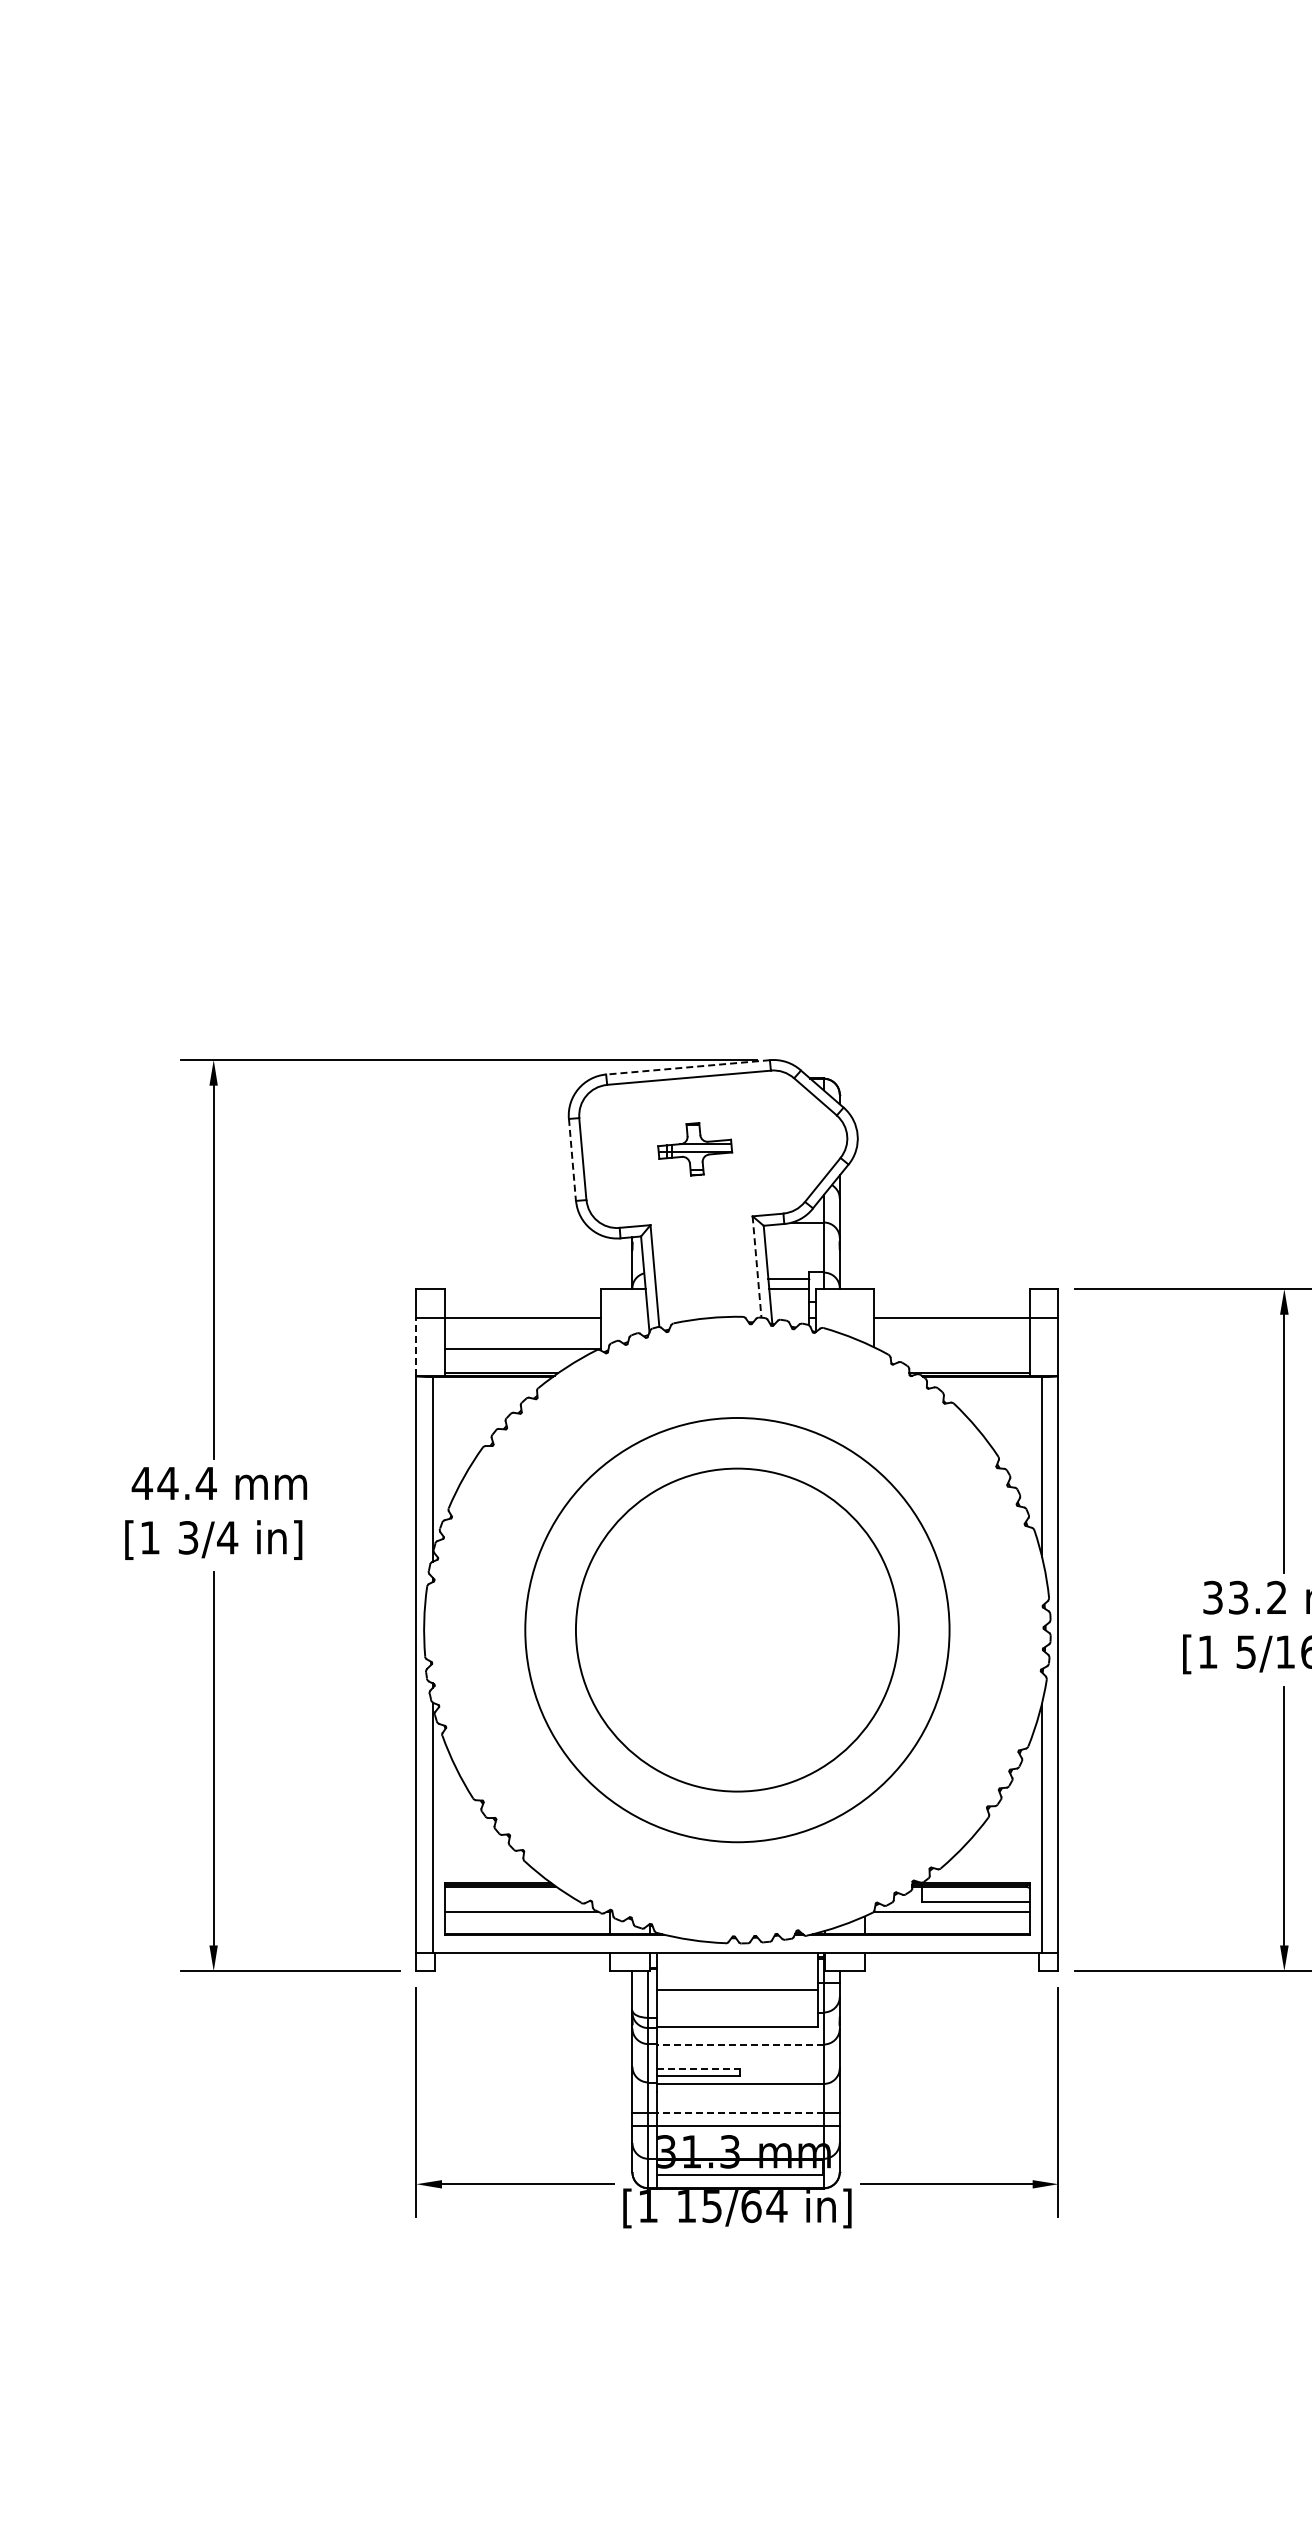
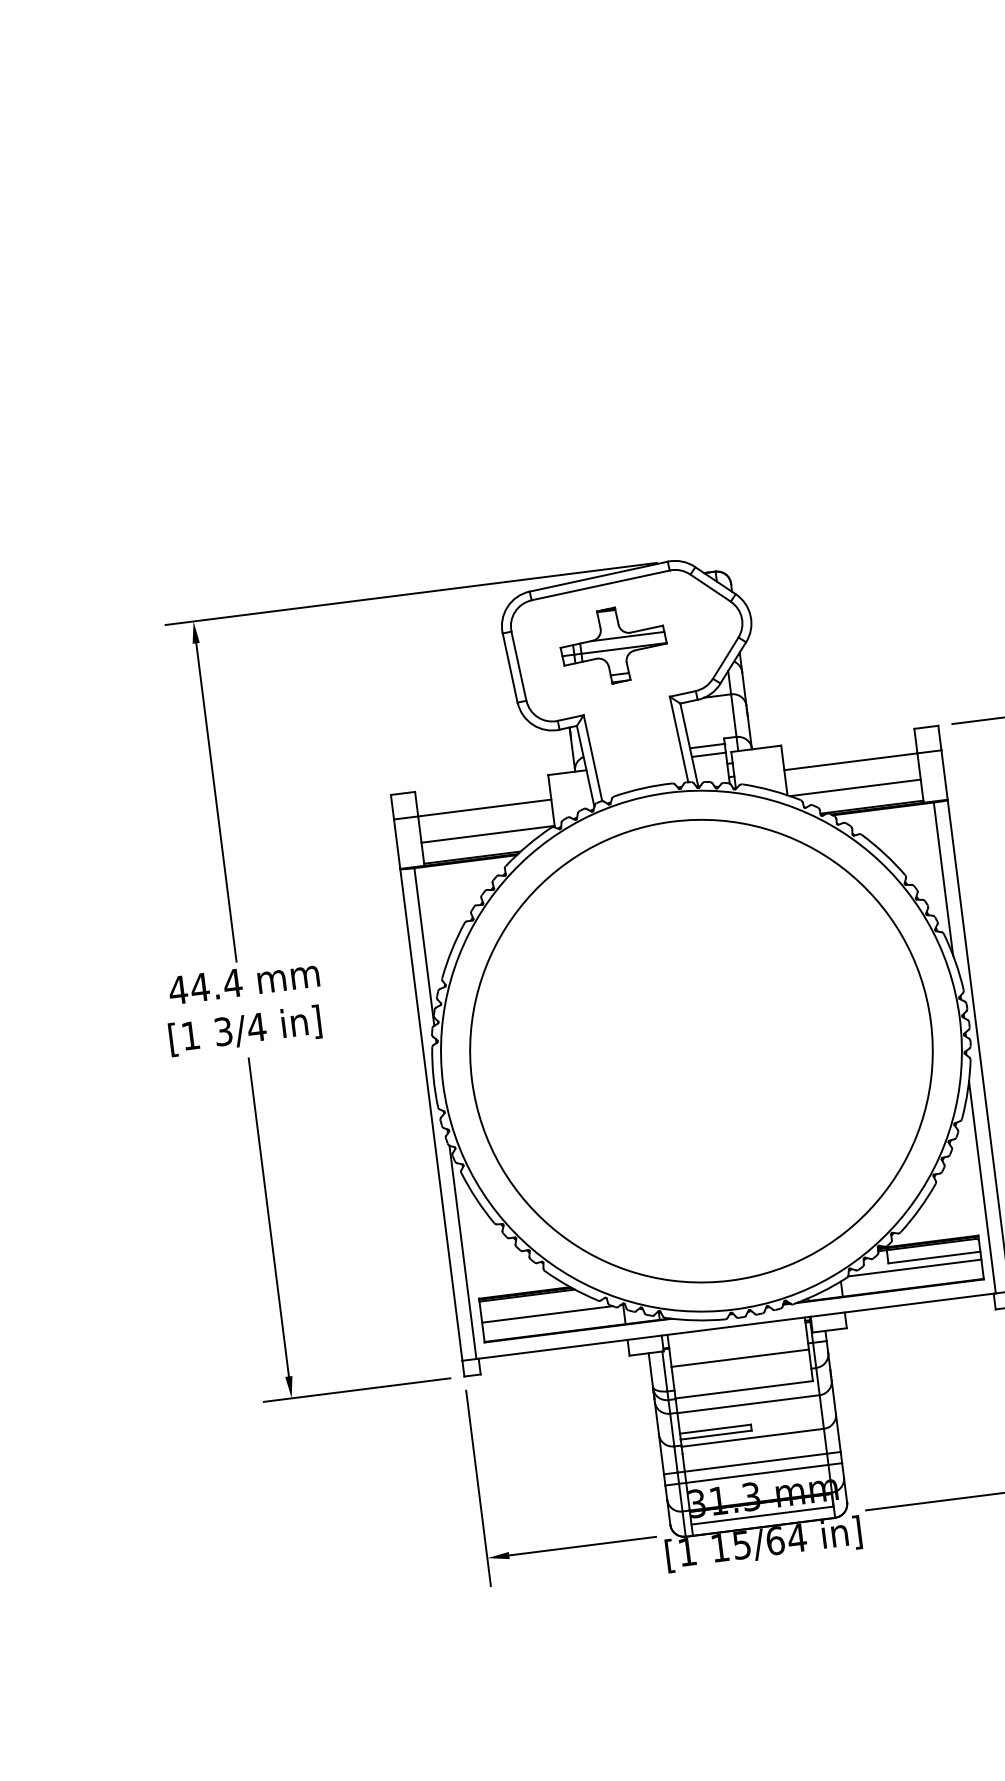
line: (687, 1067) -> (598, 576), dashed -> solid
part: (694, 1149) -> (613, 646), size x1.67
line: (572, 1160) -> (510, 668), dashed -> solid
line: (757, 1267) -> (679, 739), dashed -> solid
line: (416, 1346) -> (397, 843), dashed -> solid
line: (953, 1348) -> (855, 787), added
circle: (737, 1629) -> (701, 1050), size x1.67
circle: (737, 1630) -> (701, 1051), size x1.43
line: (739, 2044) -> (747, 1404), dashed -> solid
line: (698, 2068) -> (715, 1429), dashed -> solid
line: (739, 2113) -> (755, 1463), dashed -> solid

